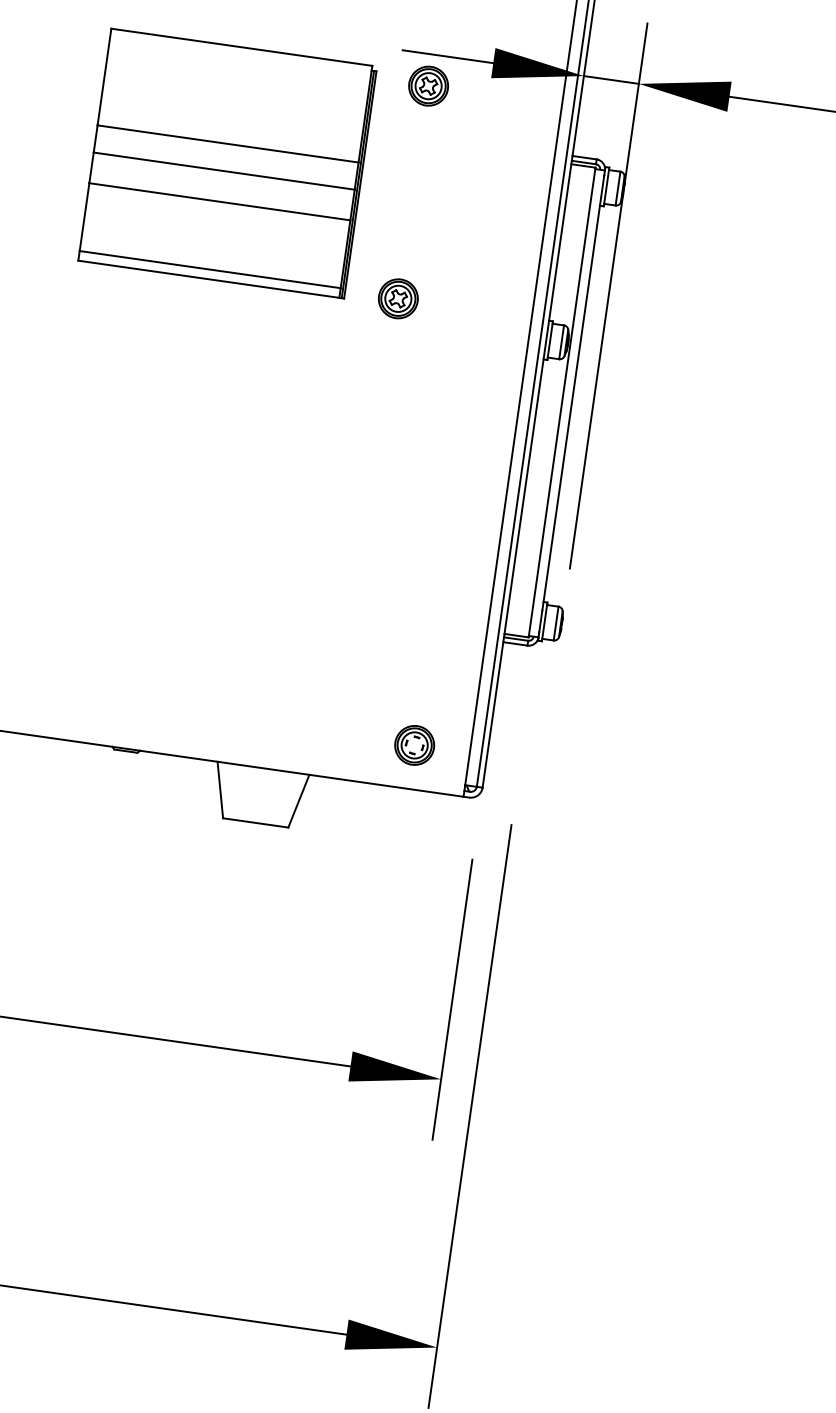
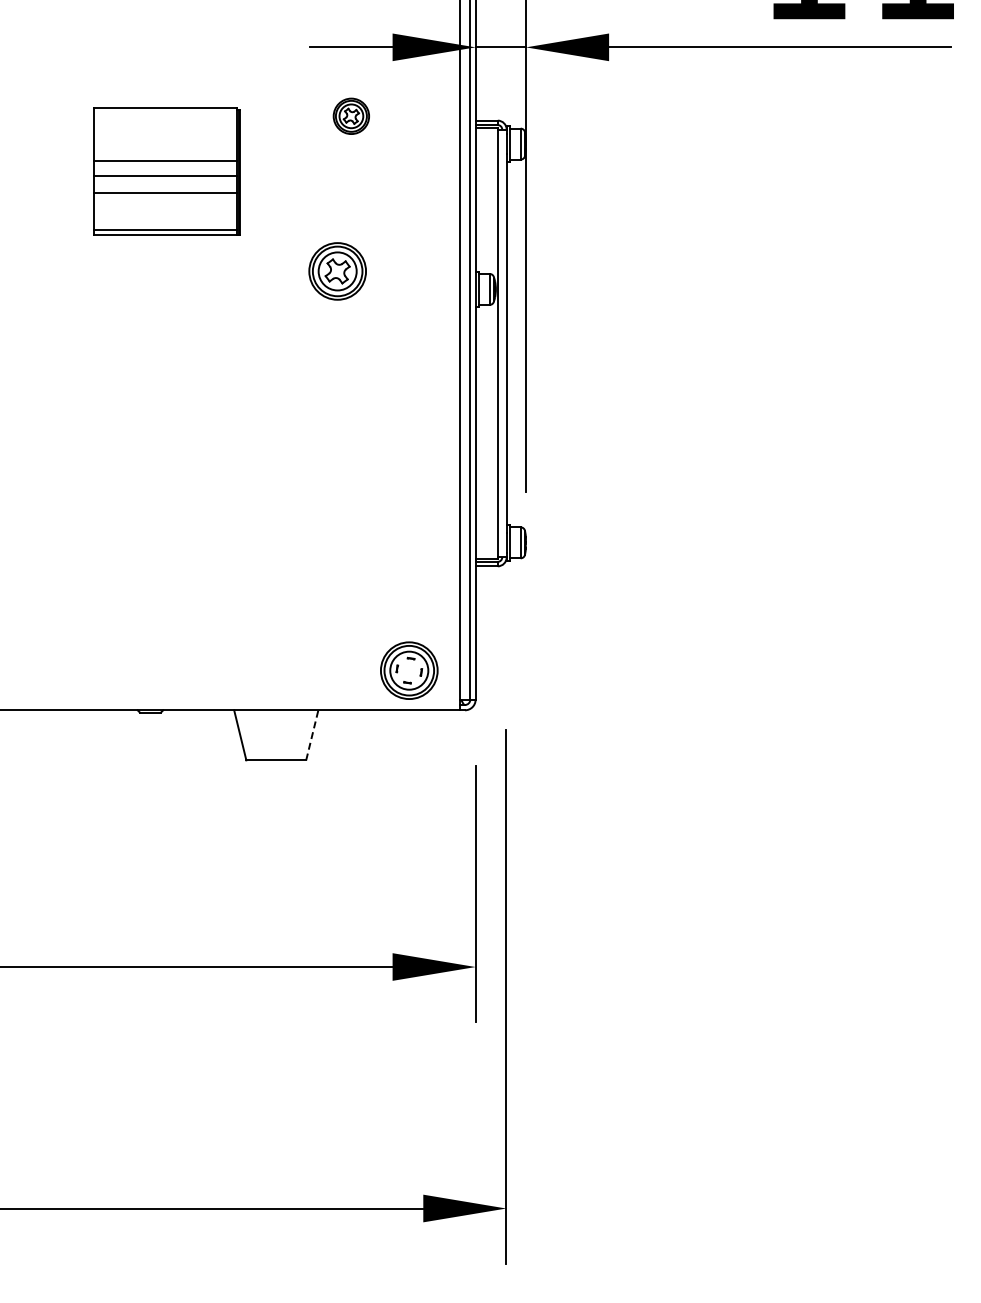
part: (427, 85) -> (350, 115), moved
part: (227, 163) -> (166, 171), size x0.6
part: (397, 297) -> (336, 270), size x1.6
part: (414, 744) -> (408, 669), size x1.6
line: (299, 801) -> (312, 735), solid -> dashed

